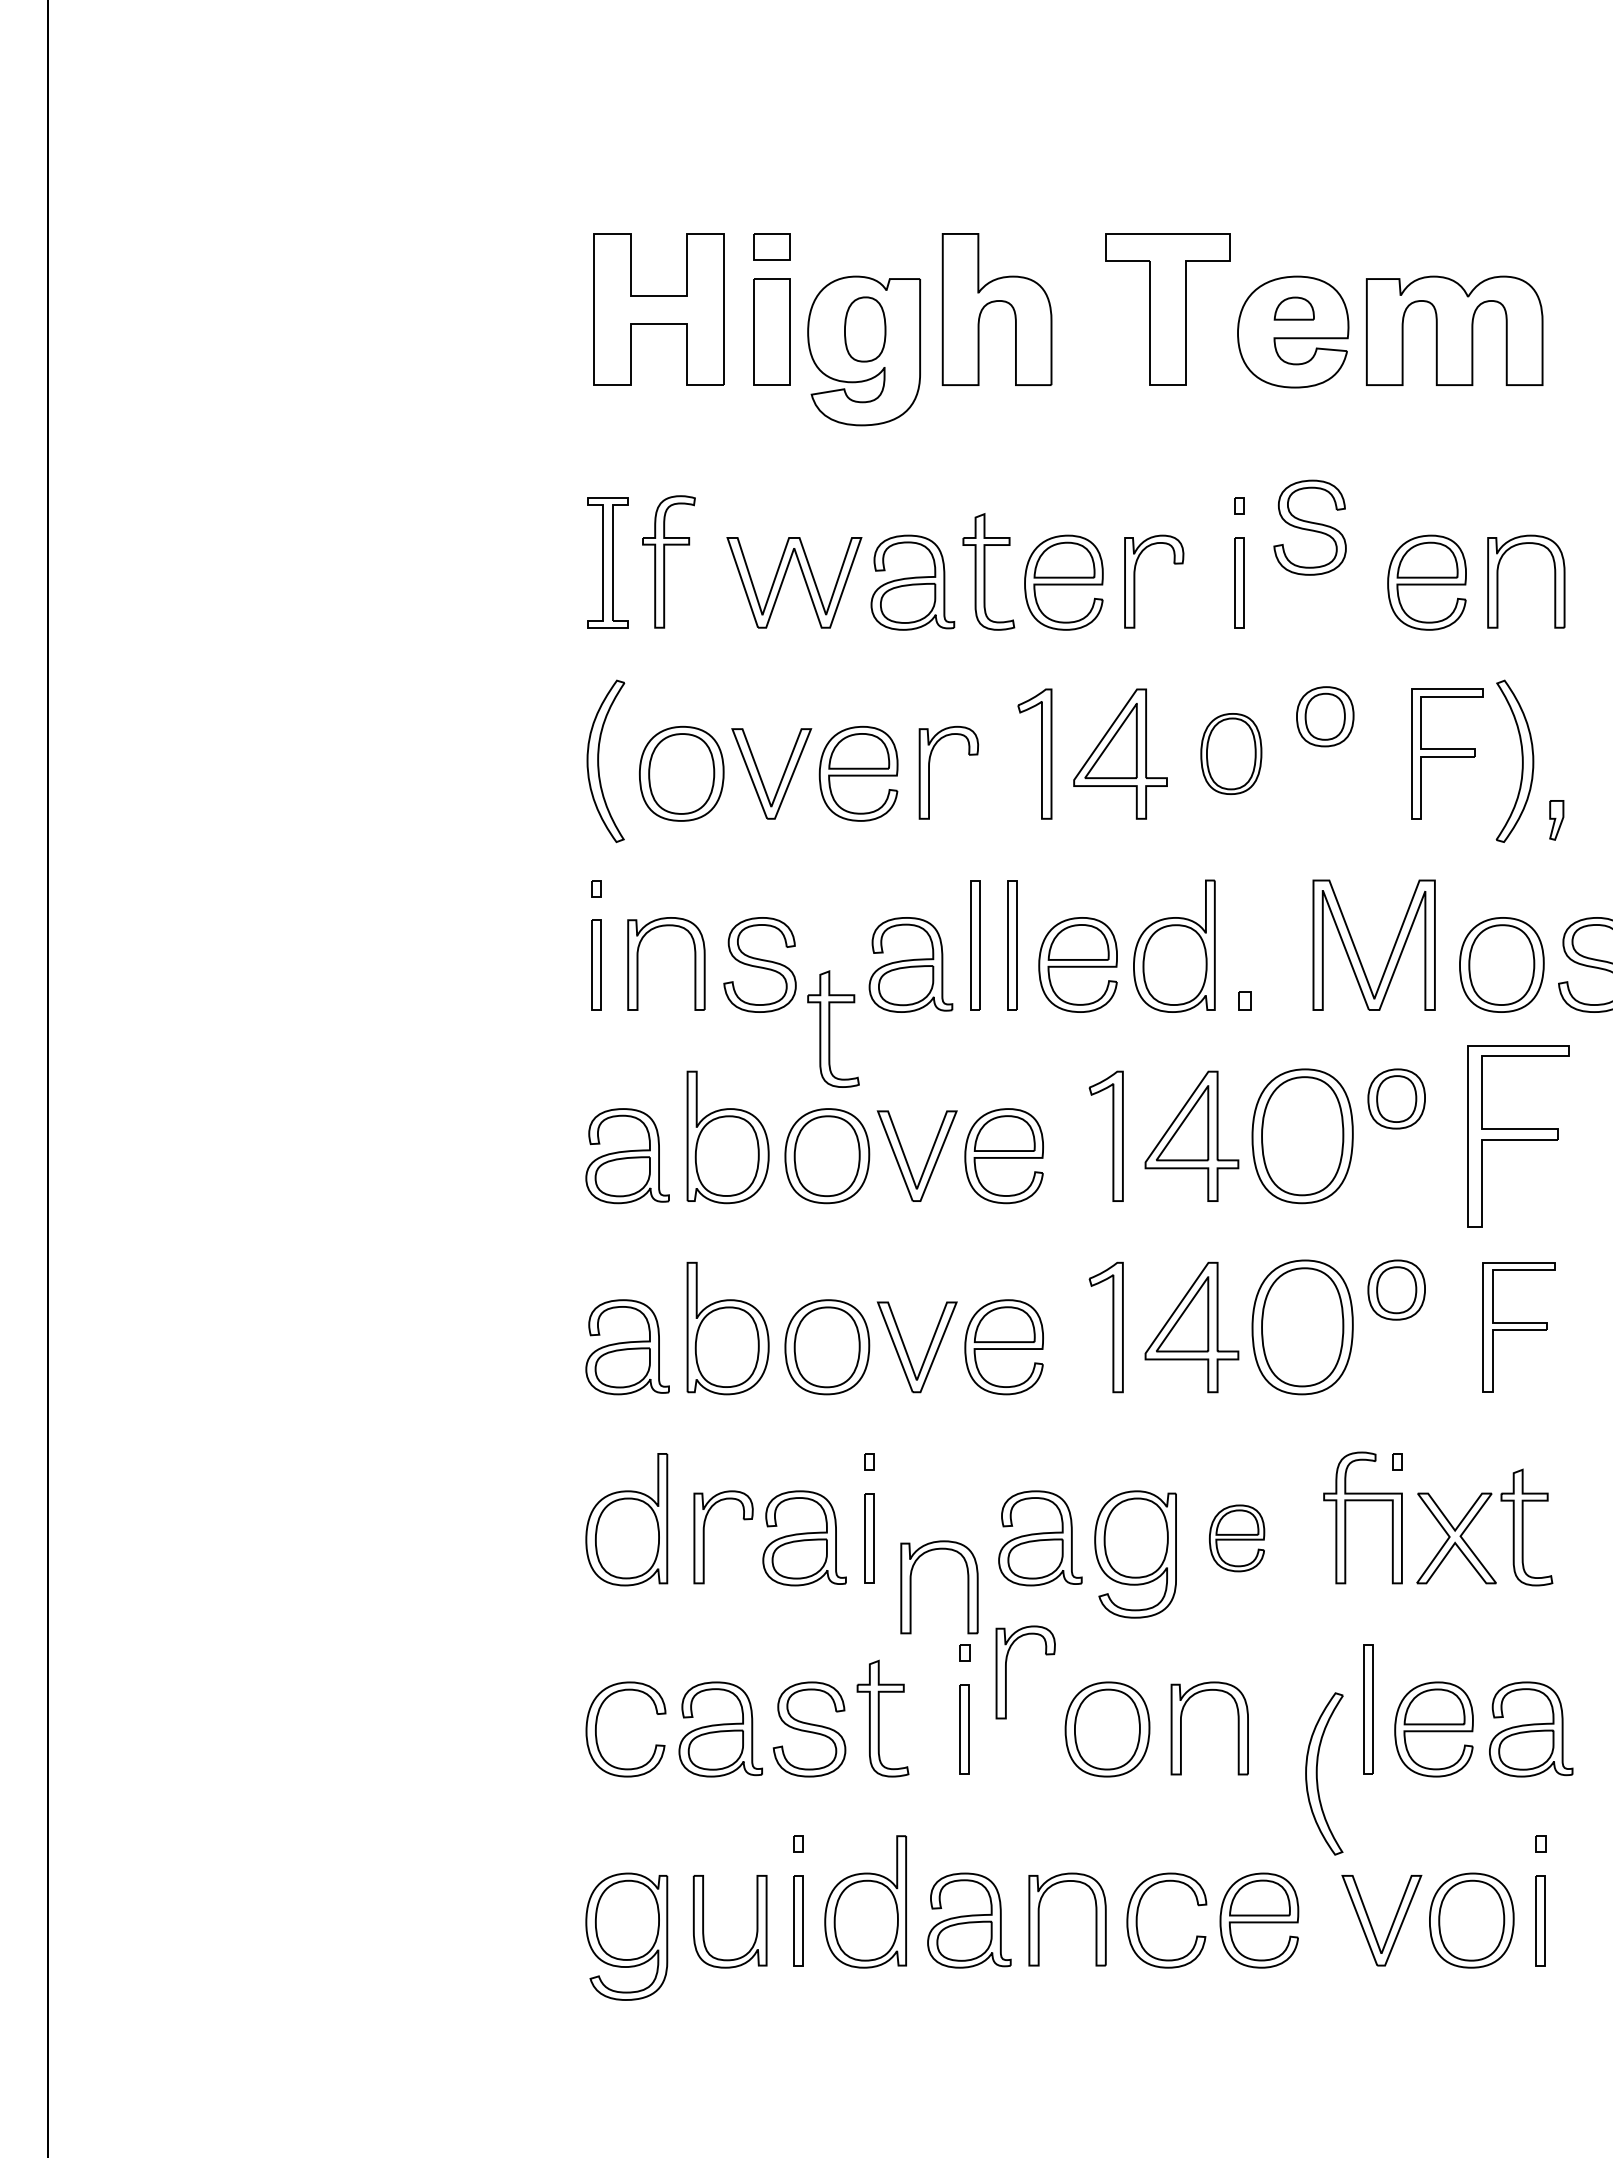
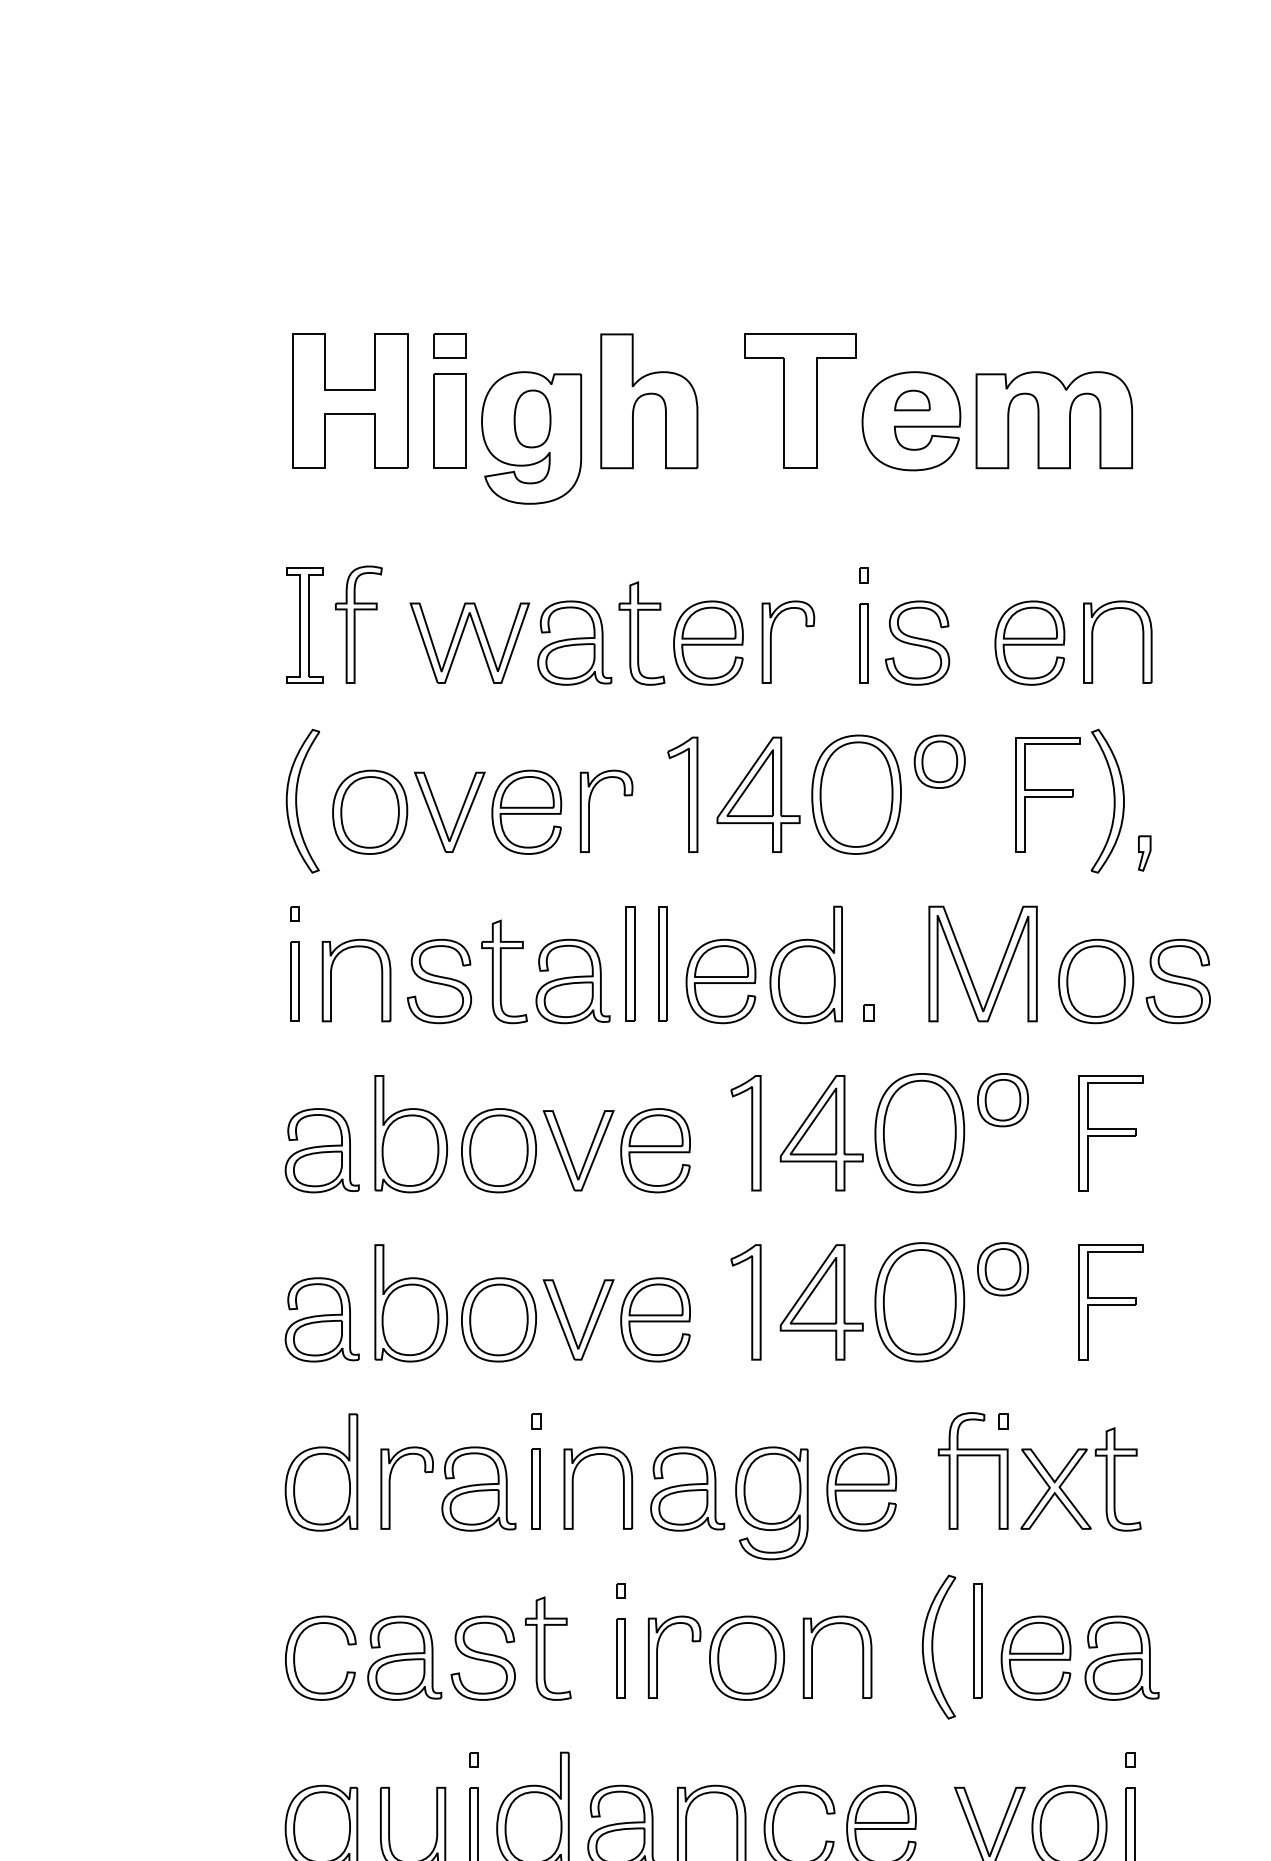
part: (1309, 527) -> (916, 642), moved
part: (1231, 753) -> (856, 794), size x1.67
part: (833, 1028) -> (504, 971), moved
part: (1518, 1136) -> (1110, 1133), size x0.71
part: (1236, 1538) -> (861, 1489), size x1.43
part: (911, 1587) -> (573, 1488), moved
part: (1006, 1672) -> (657, 1657), moved
part: (1317, 1773) -> (932, 1646), moved

